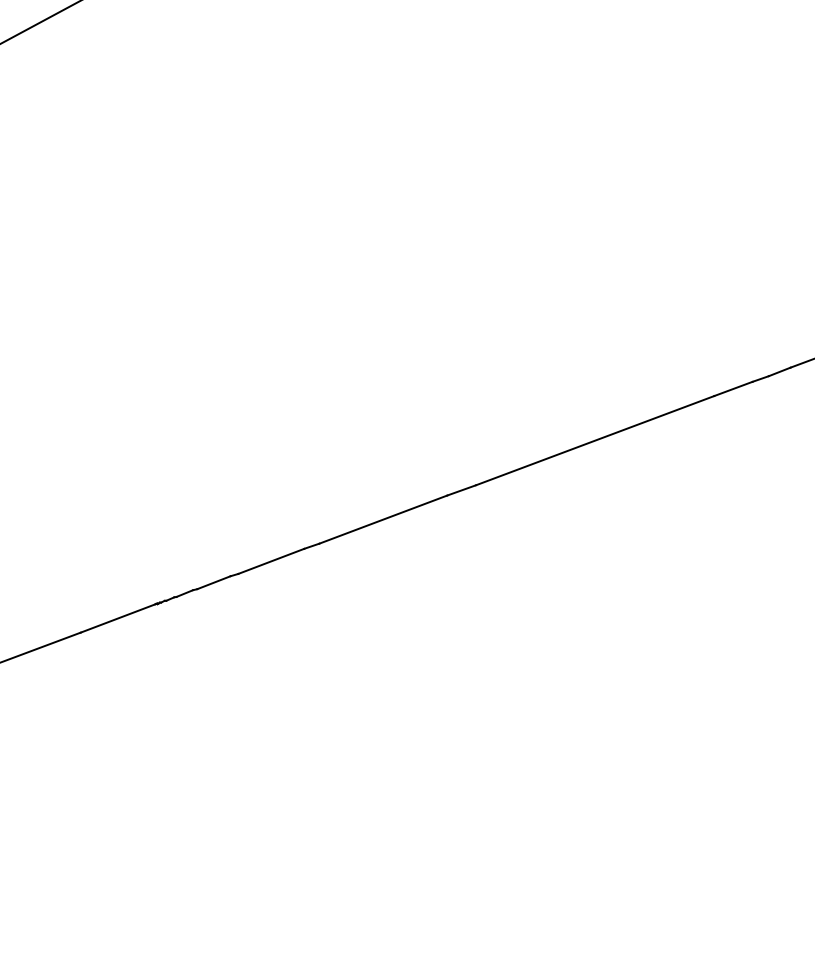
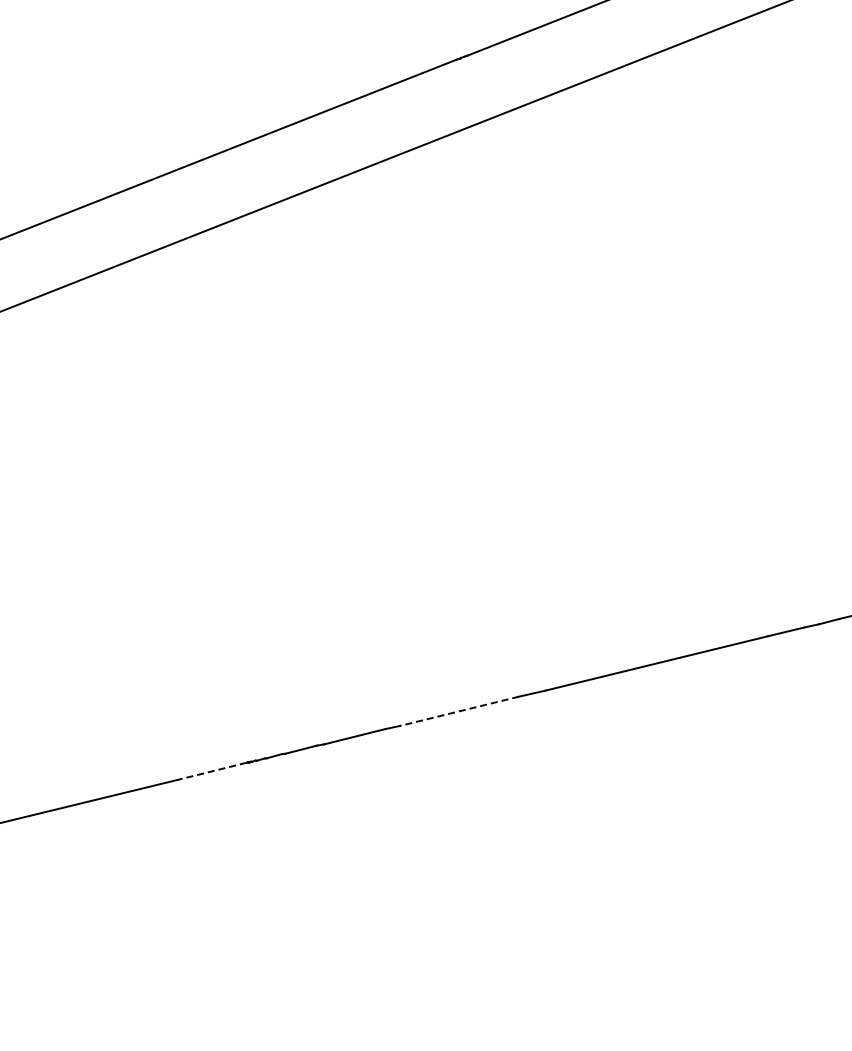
line: (382, 519) -> (458, 711), solid -> dashed
line: (117, 618) -> (211, 771), solid -> dashed

